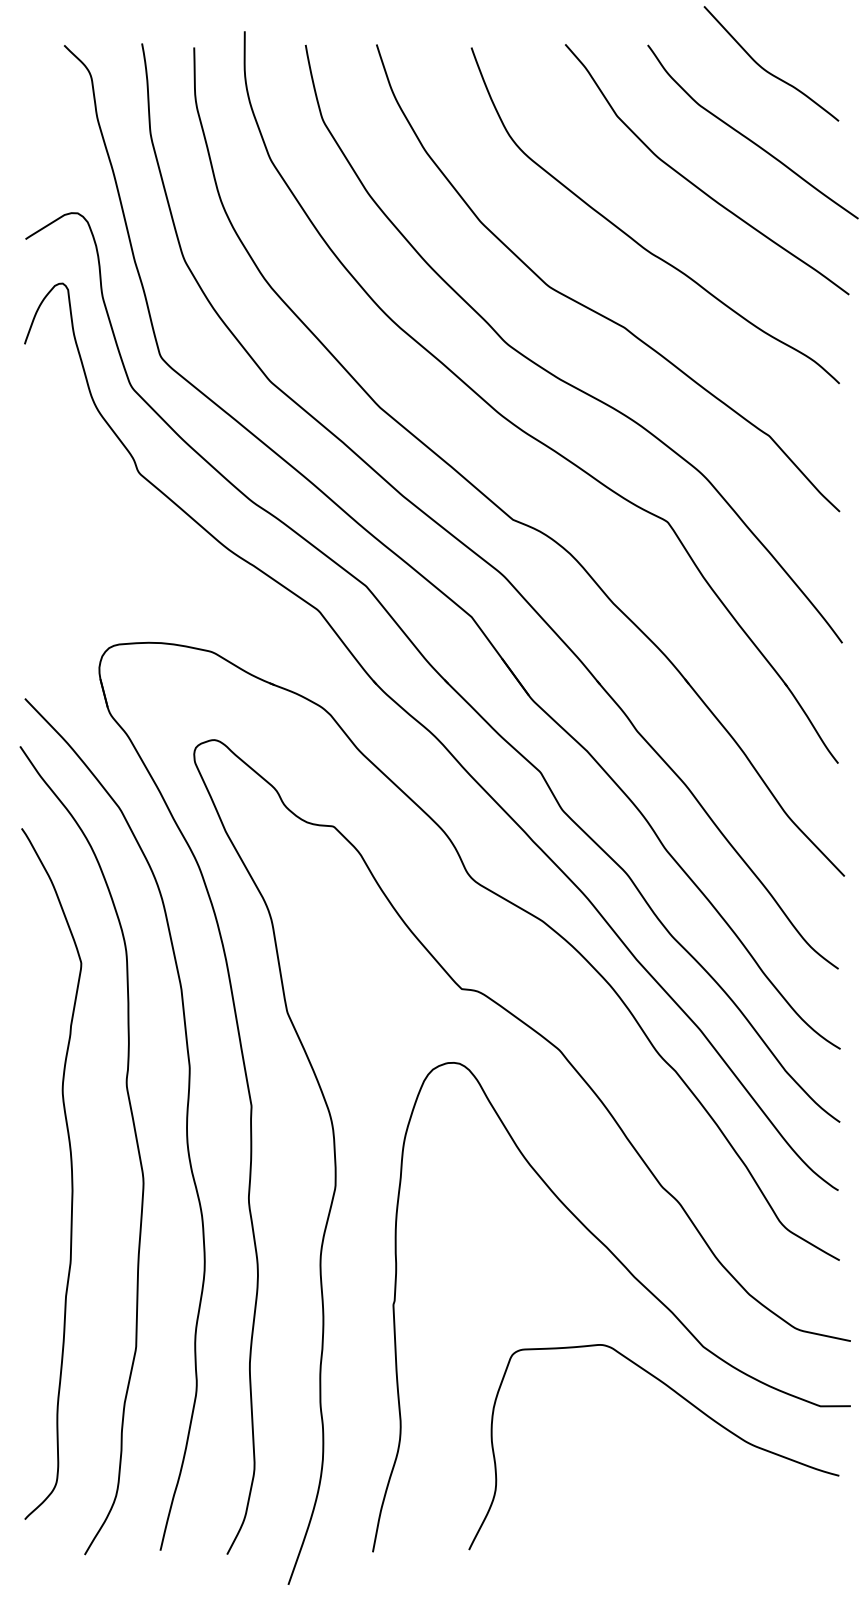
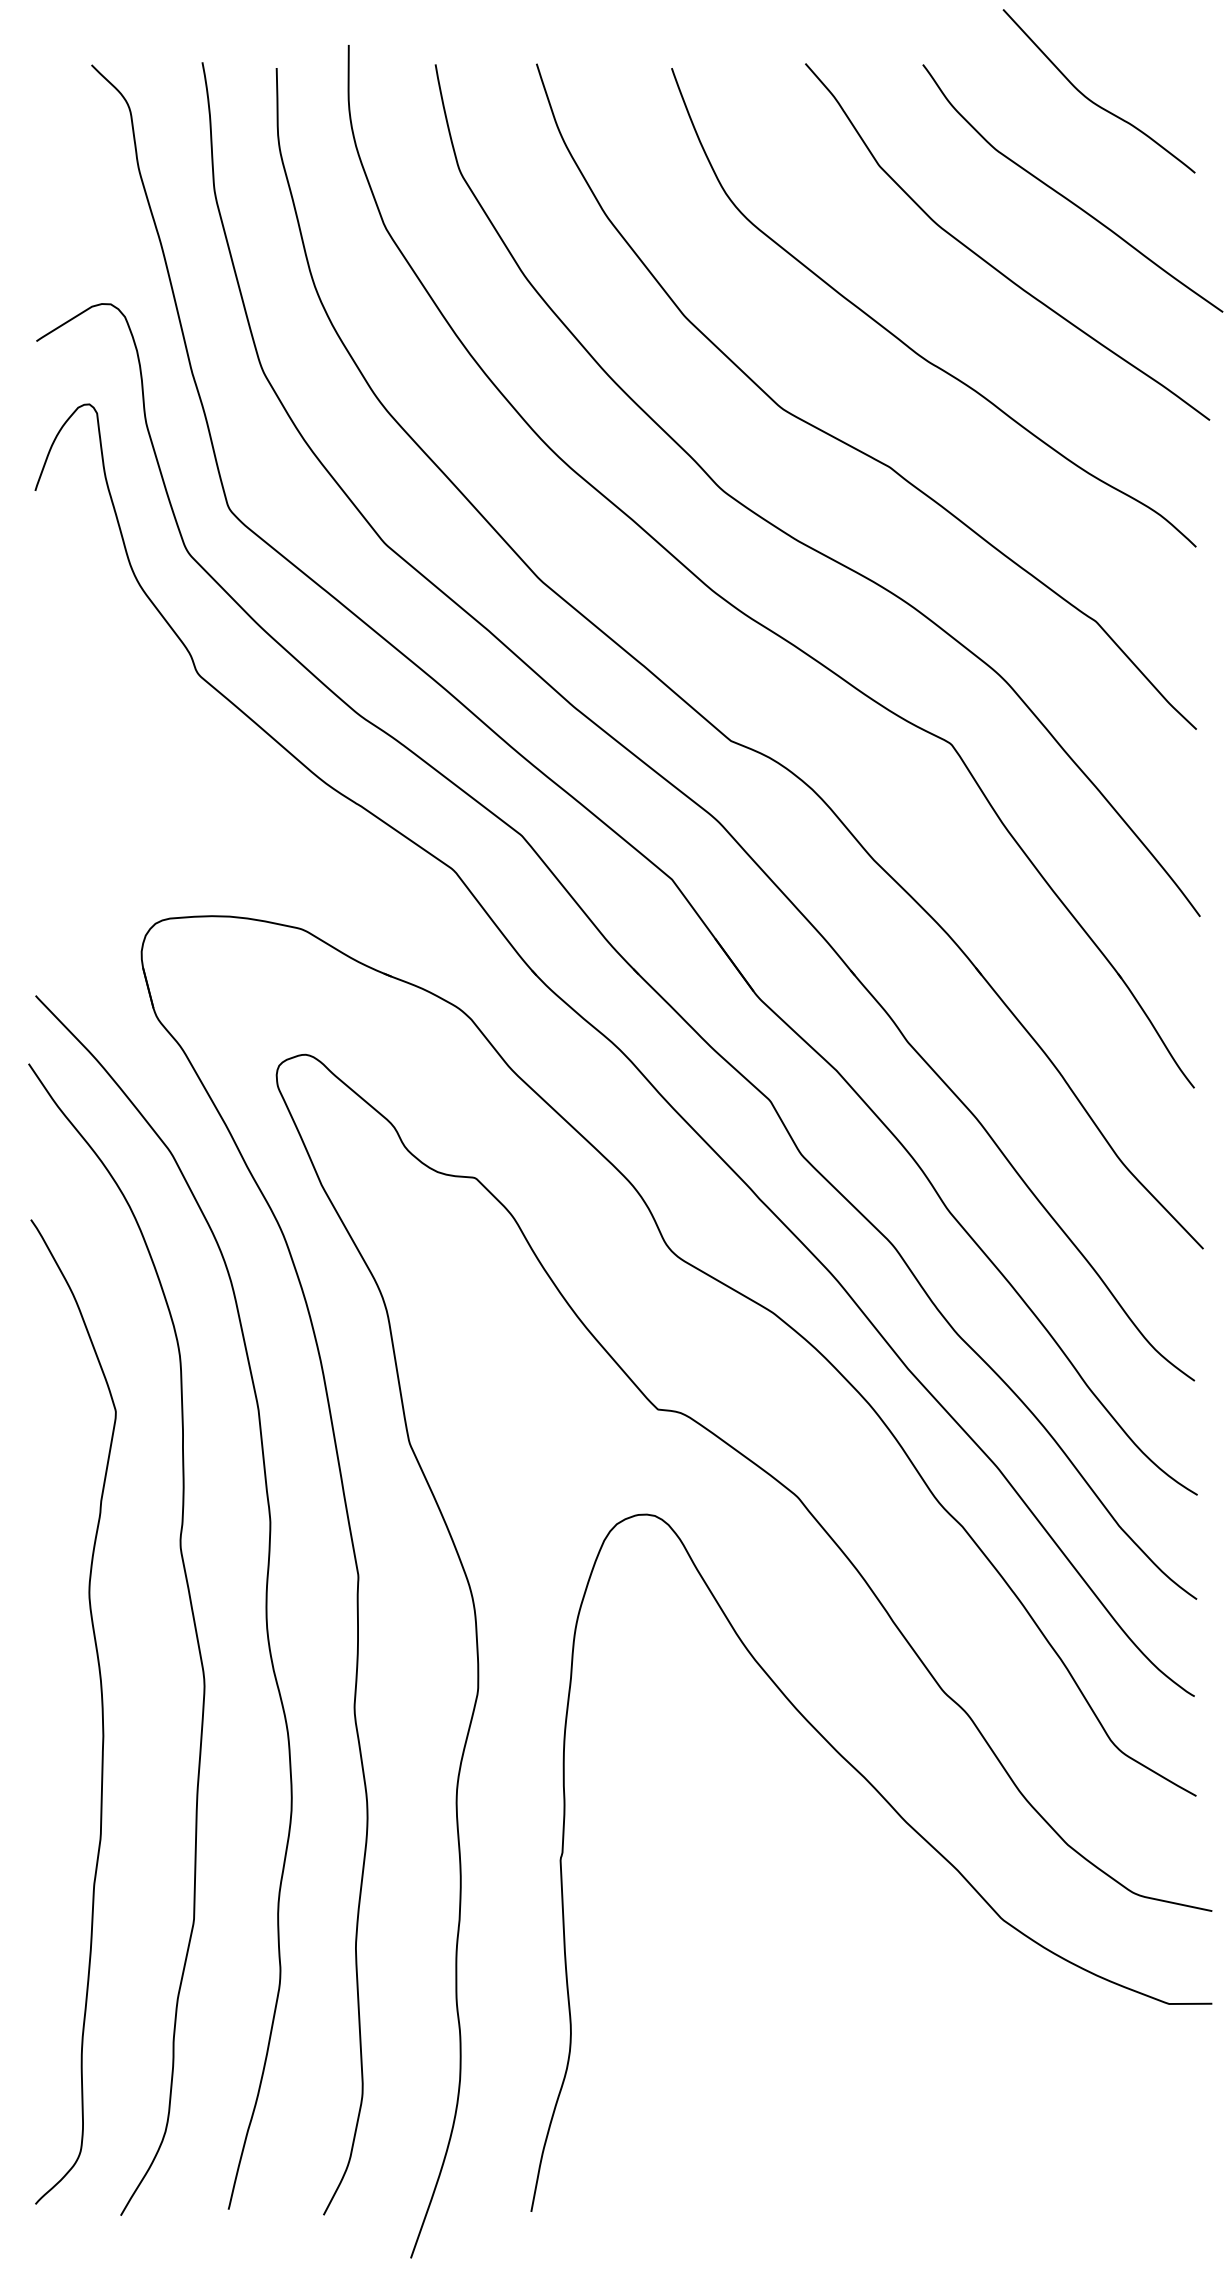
curve: (71, 1173) -> (101, 1711), moved
curve: (688, 1402) -> (980, 1998), removed

